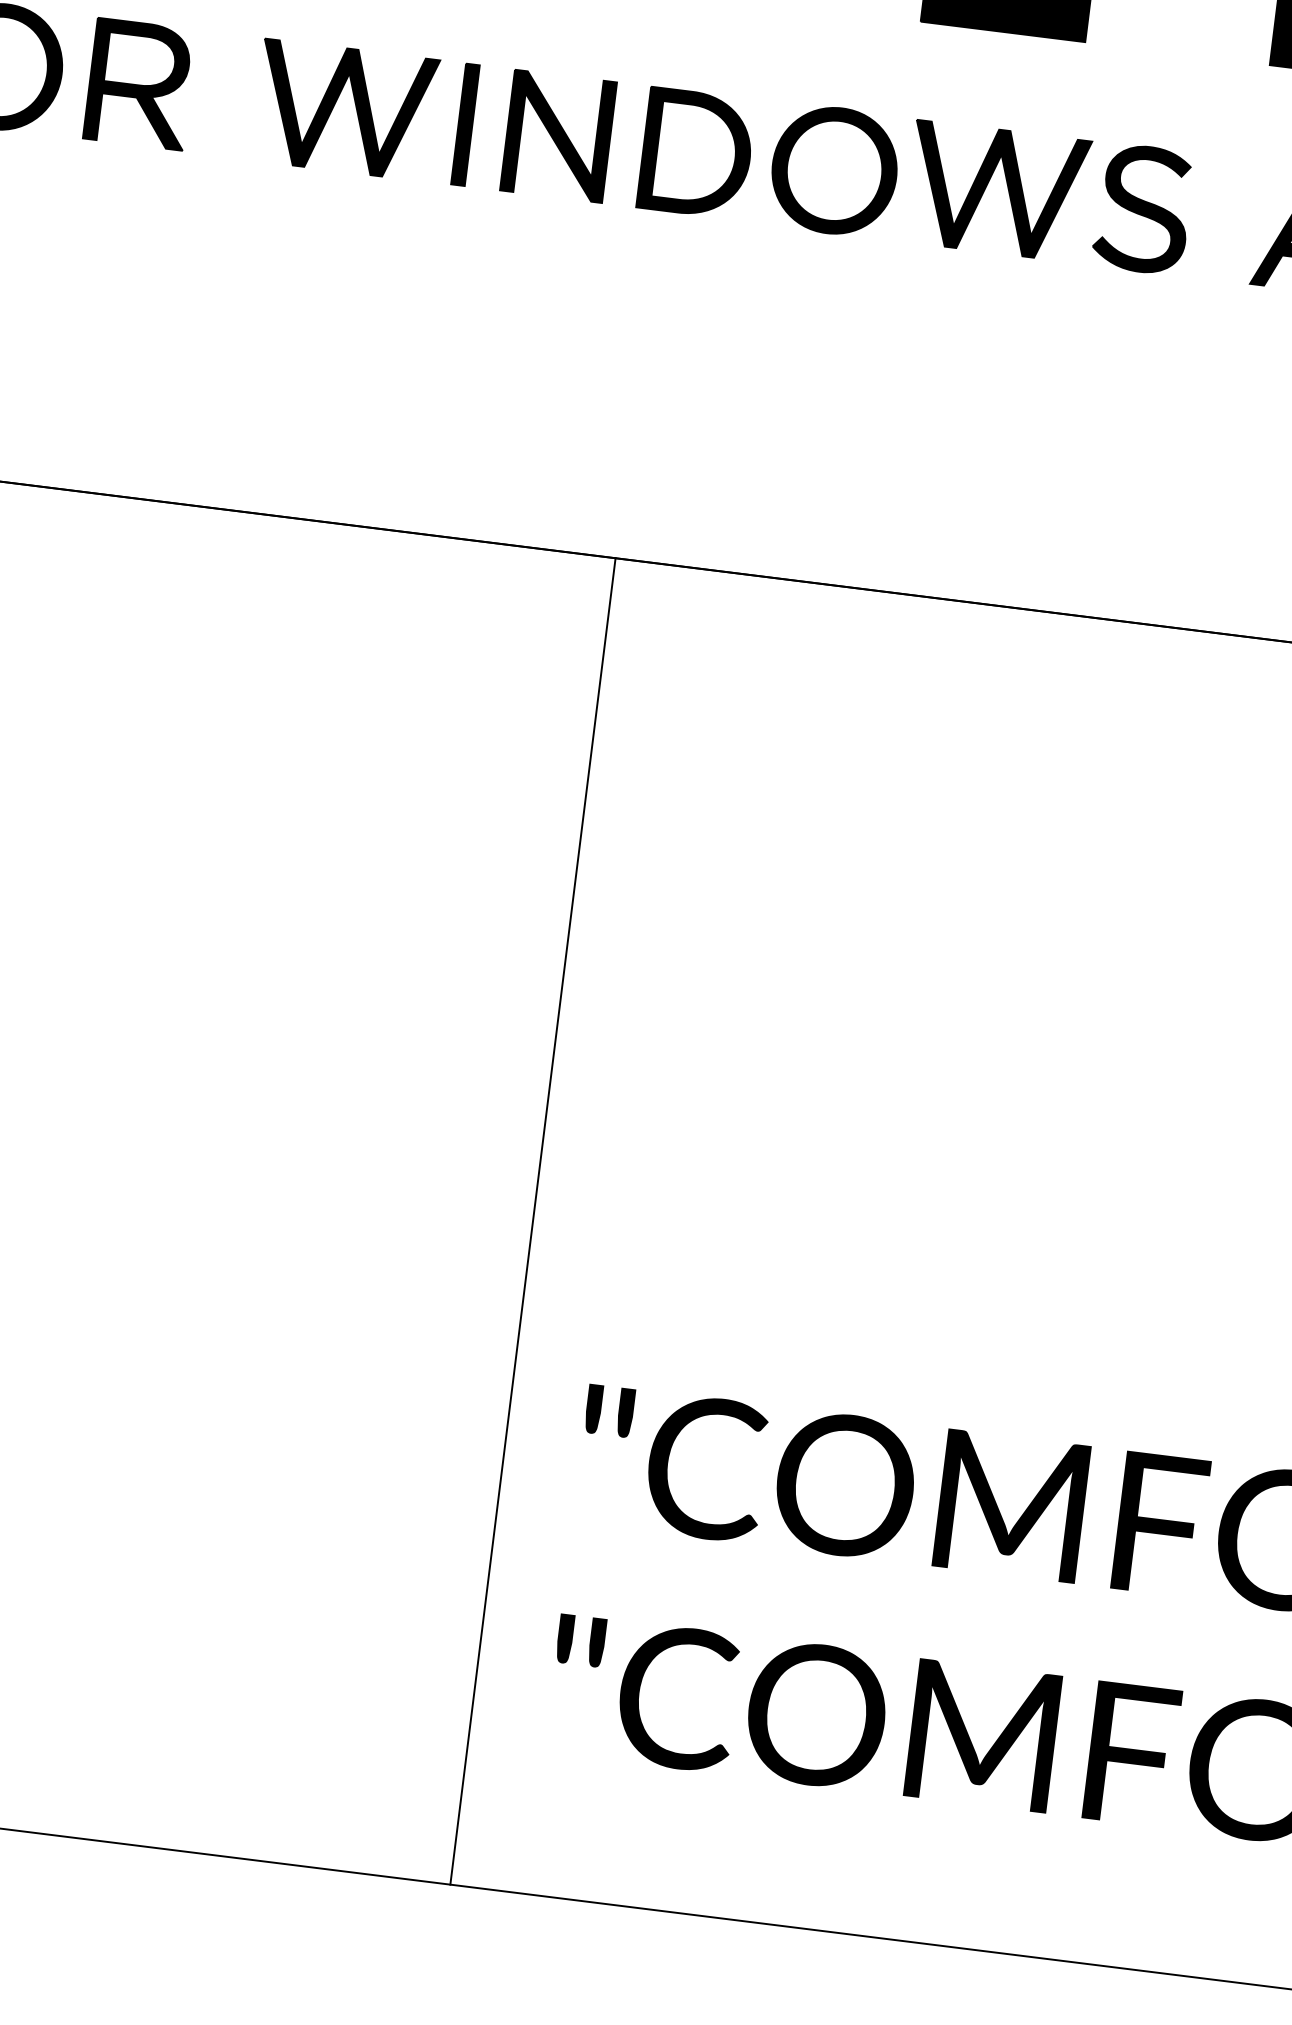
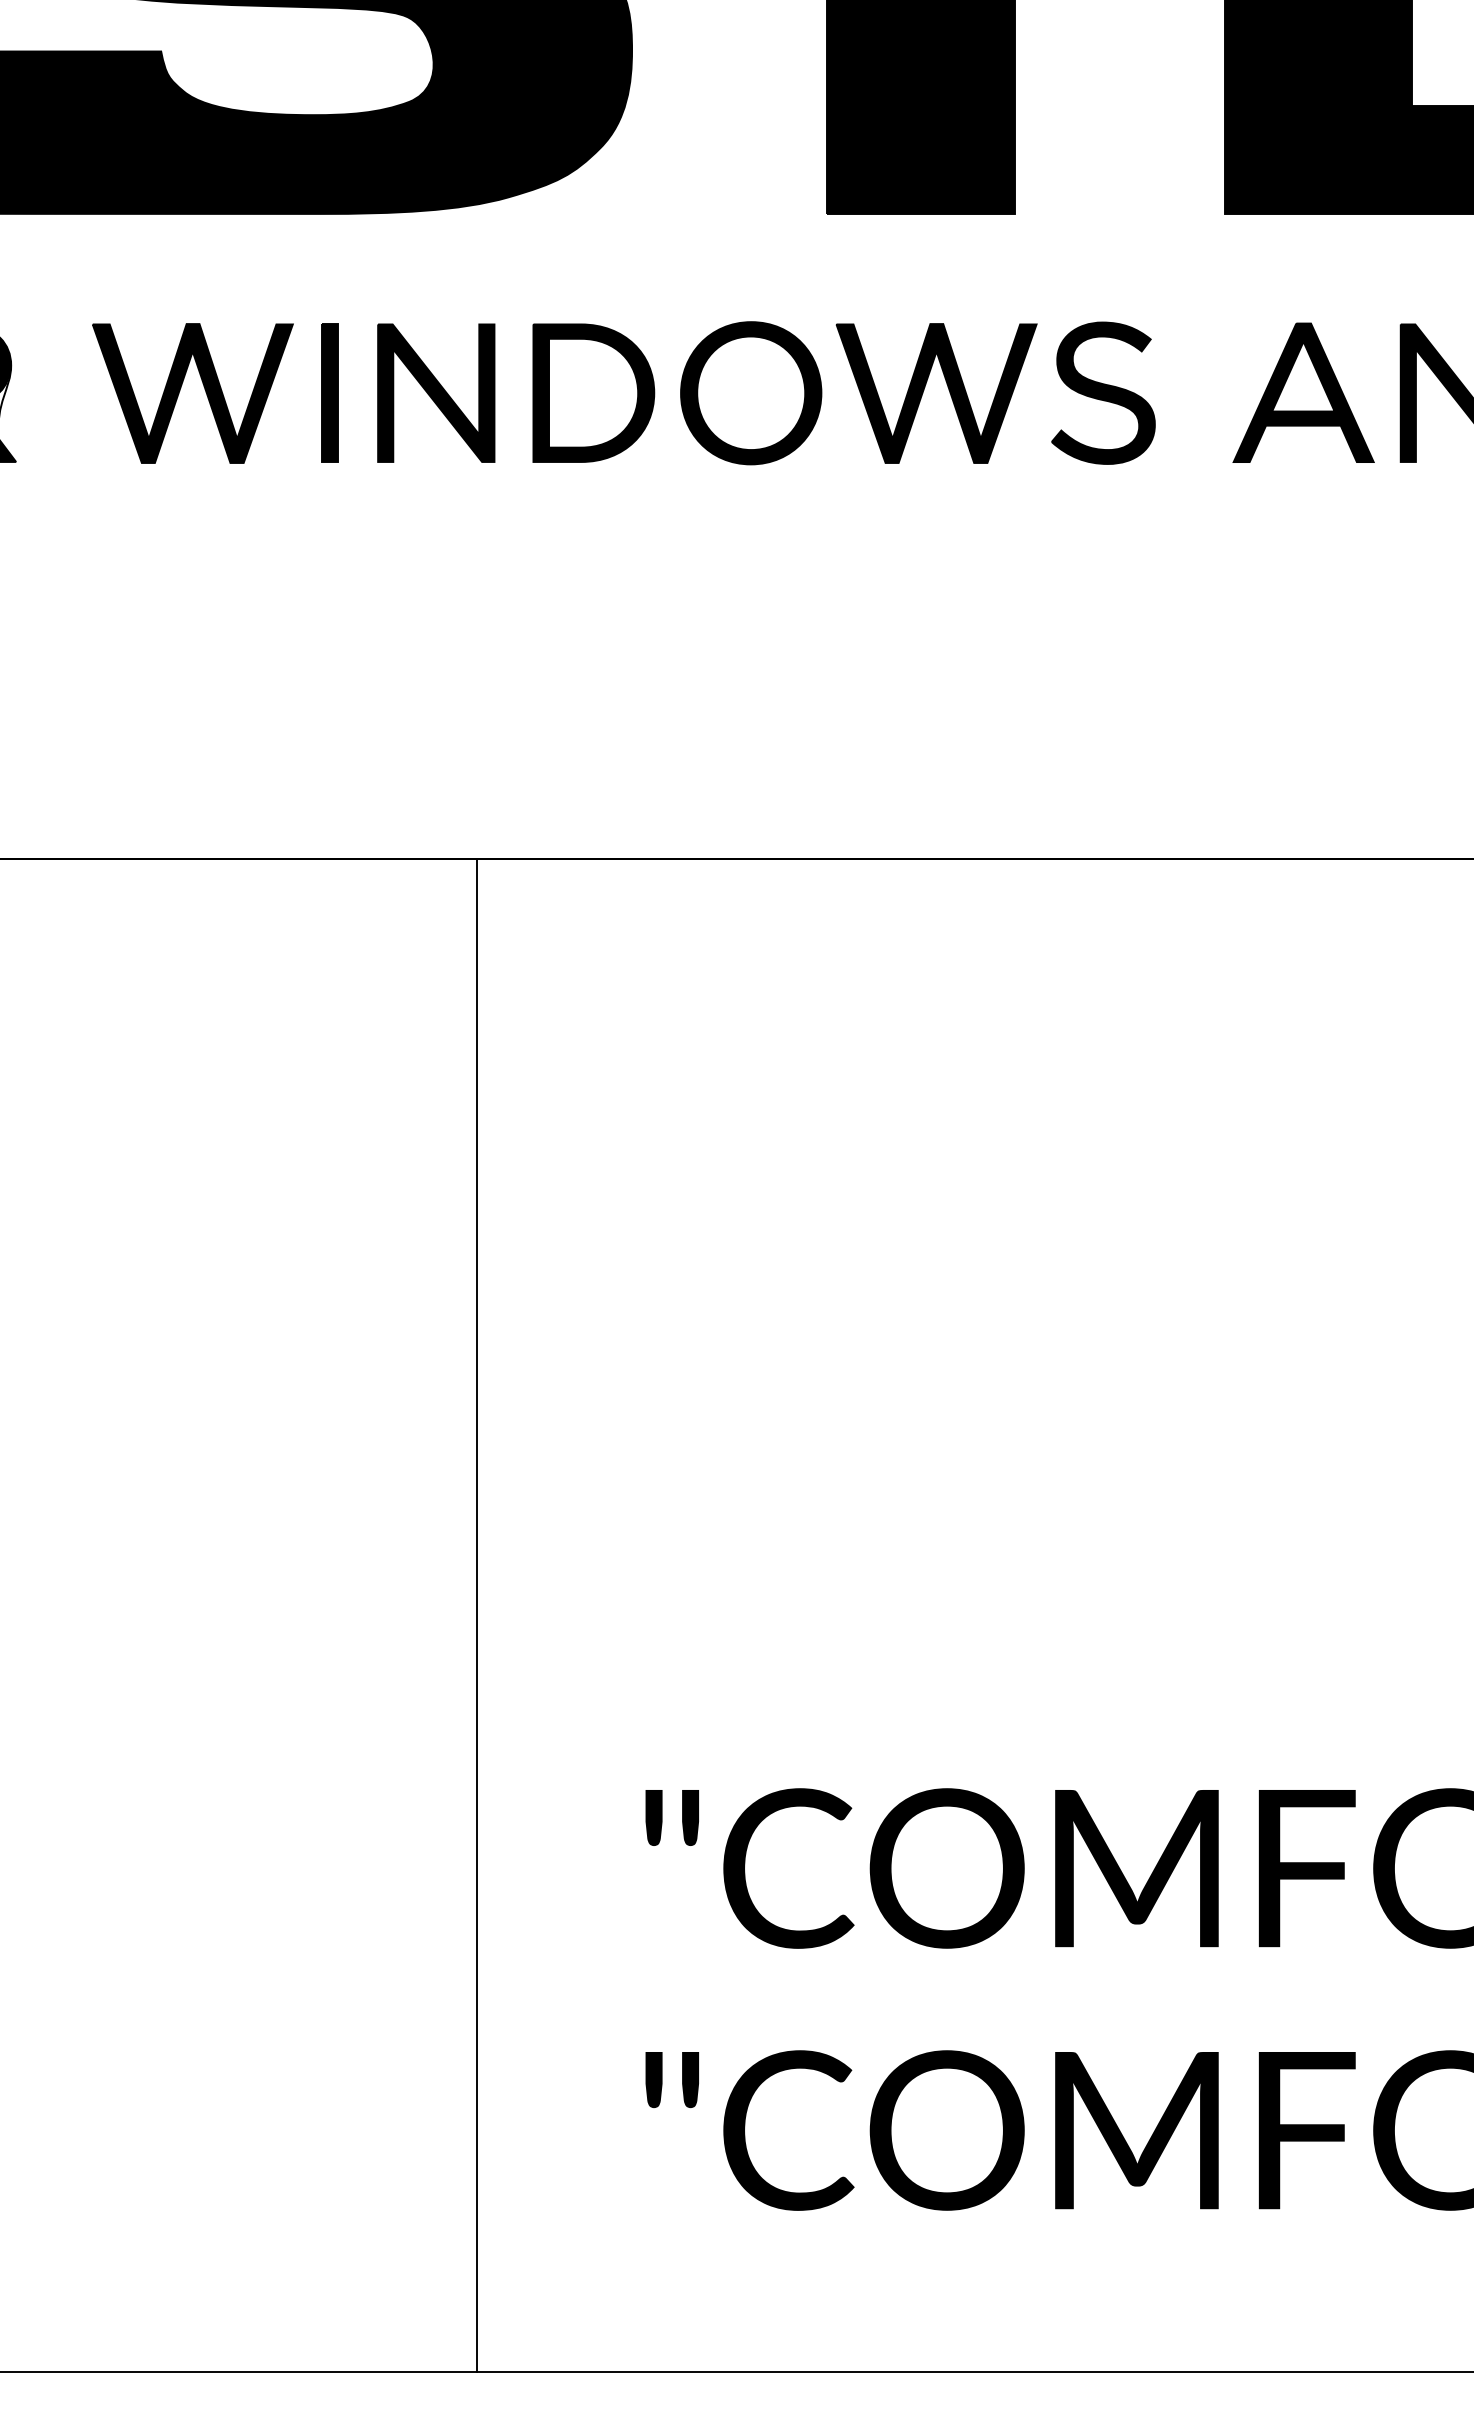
line: (533, 1221) -> (477, 1615), moved

